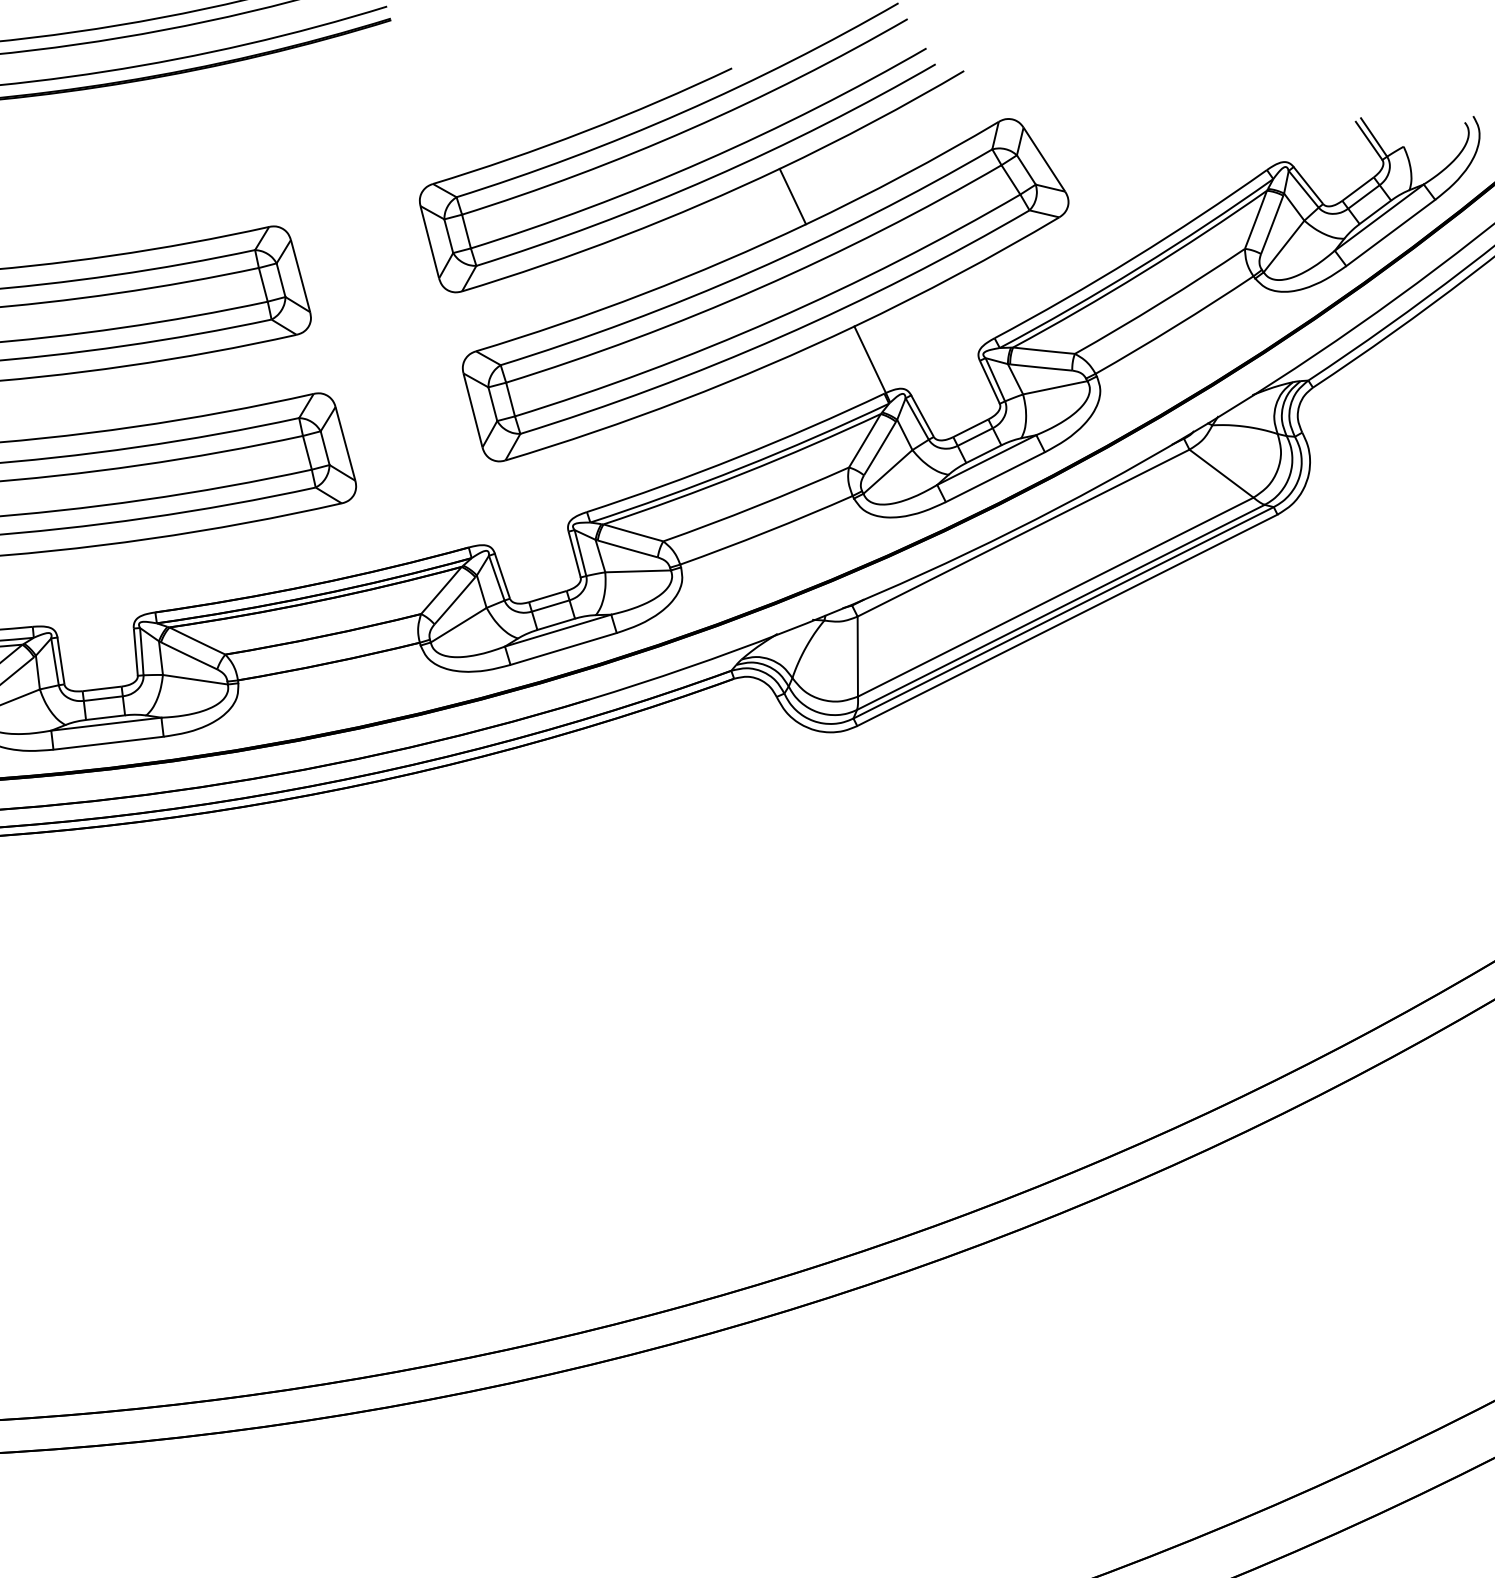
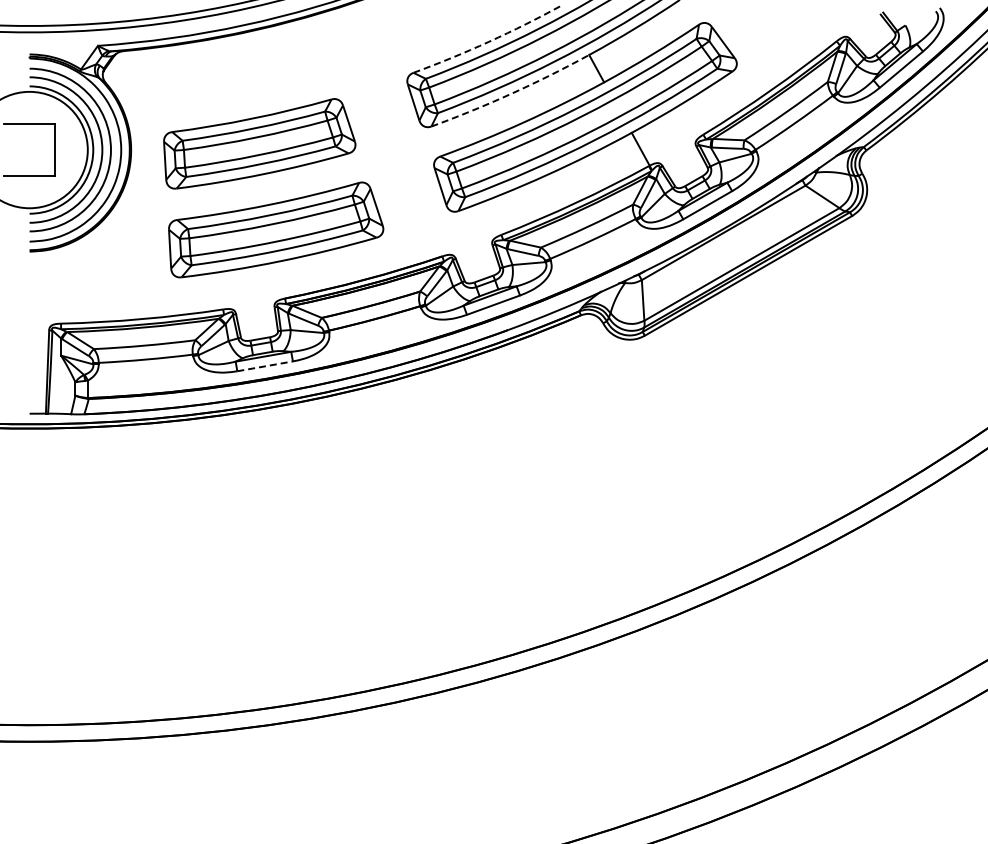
arc: (585, 131) -> (489, 41), solid -> dashed
arc: (622, 235) -> (511, 93), solid -> dashed
line: (109, 743) -> (265, 366), solid -> dashed

